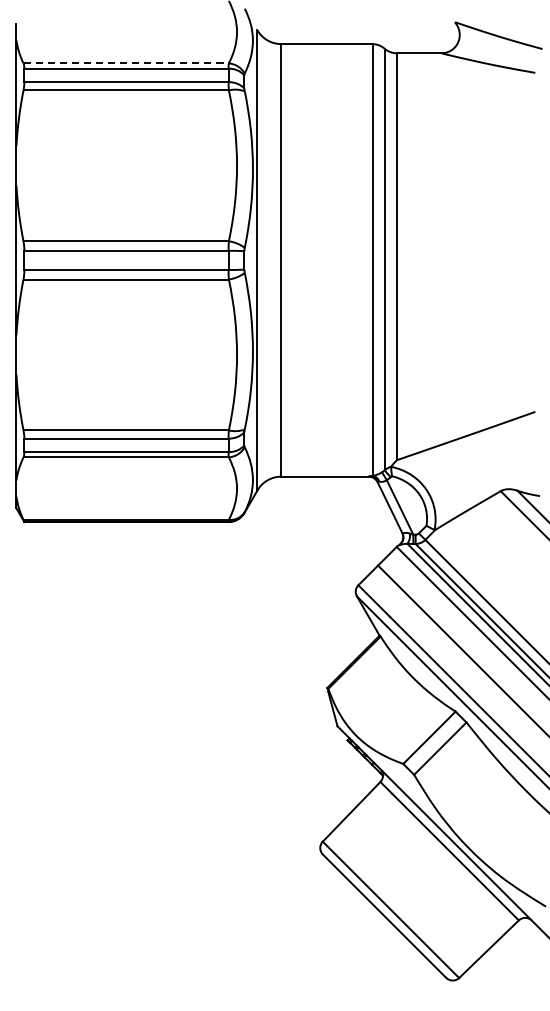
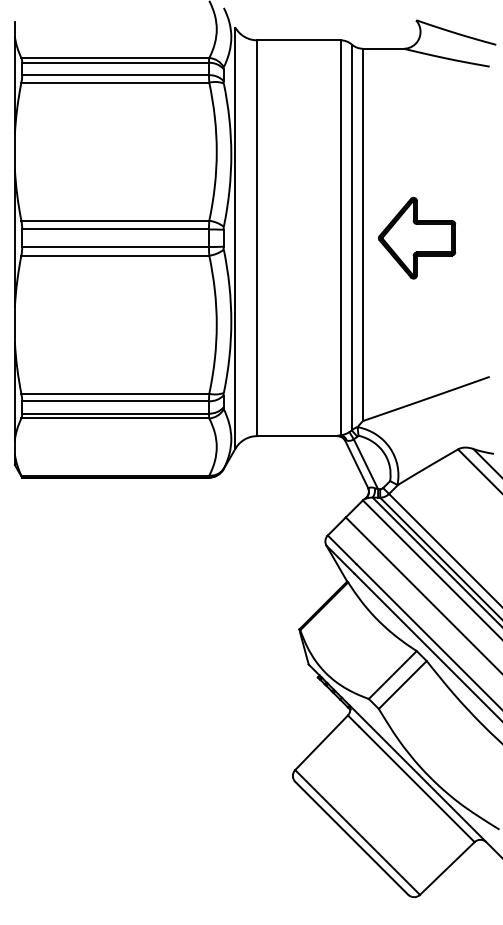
line: (126, 62) -> (115, 57), dashed -> solid
part: (456, 259) -> (417, 237), added

